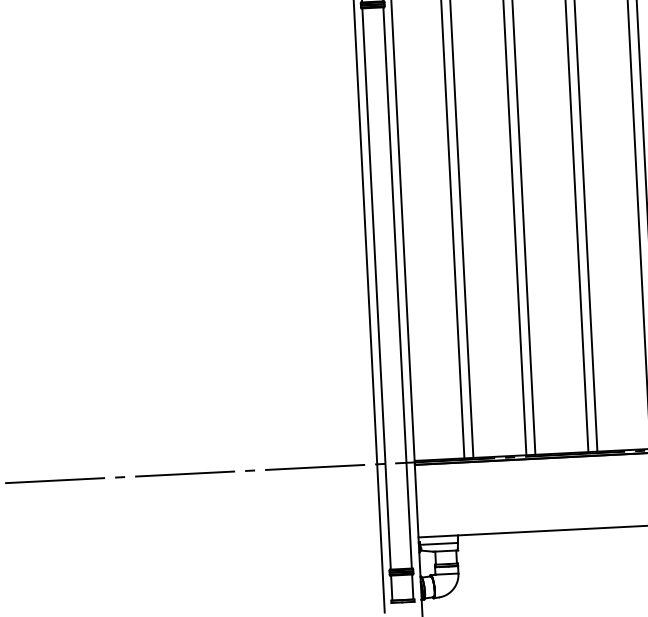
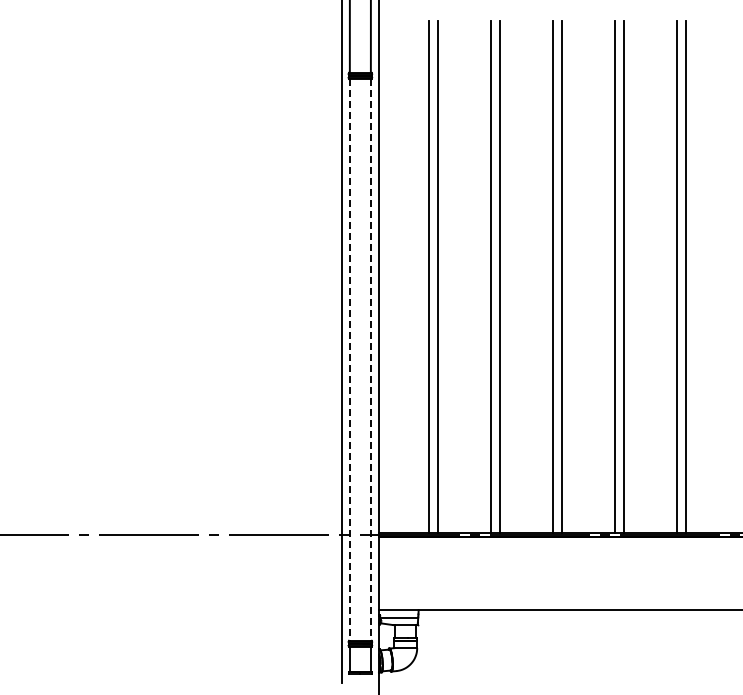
line: (397, 287) -> (370, 359), solid -> dashed
line: (376, 288) -> (349, 359), solid -> dashed

